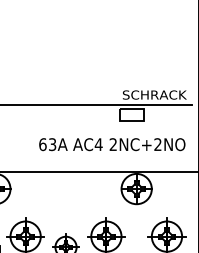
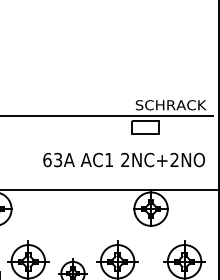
text: (98, 144) -> (108, 159), AC4 -> AC1

